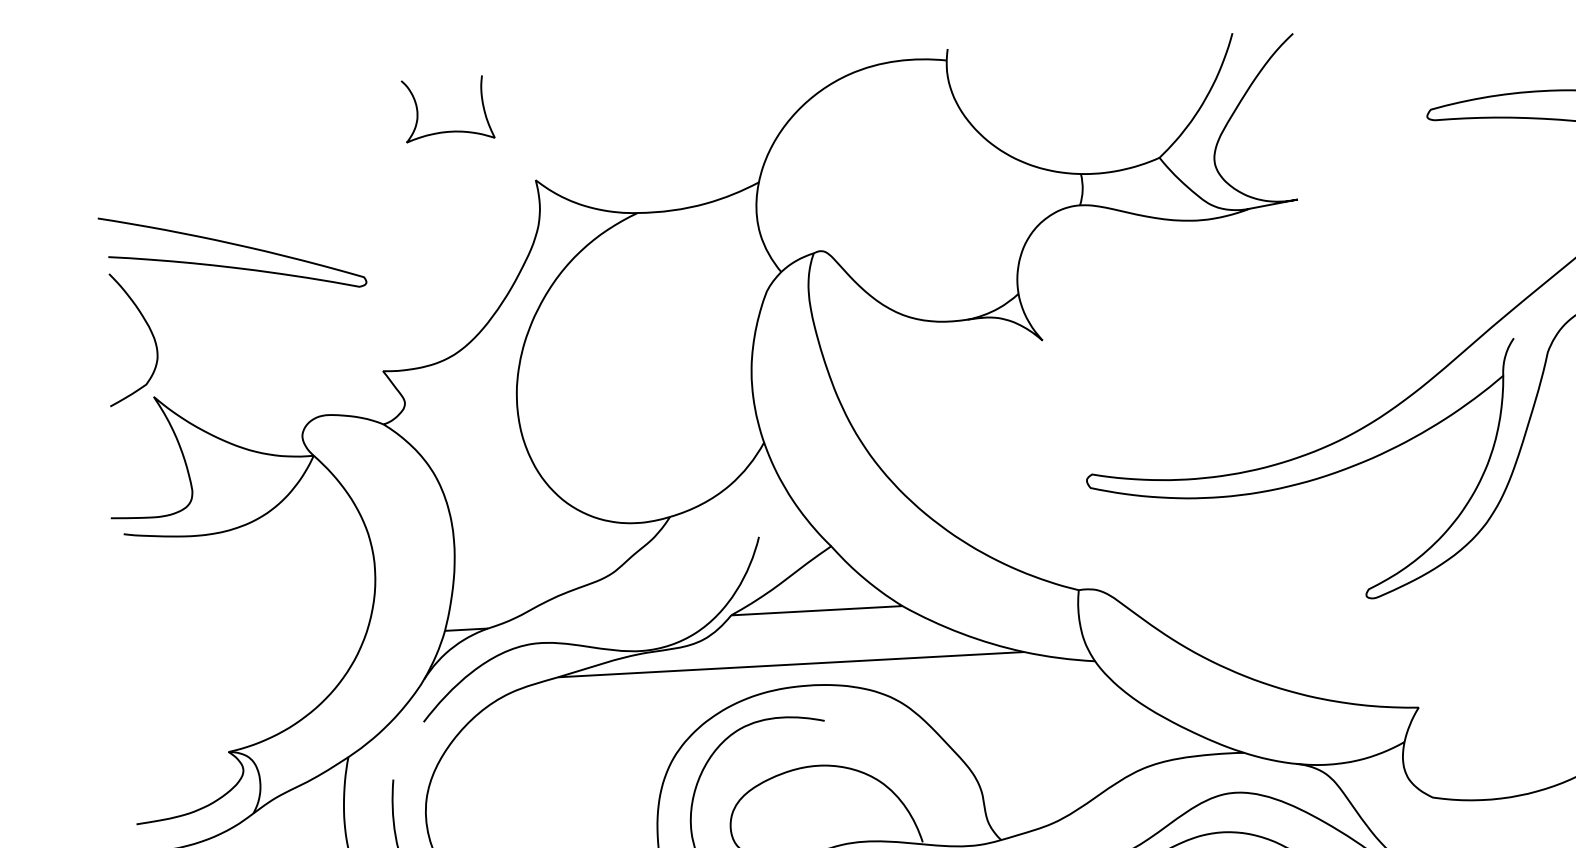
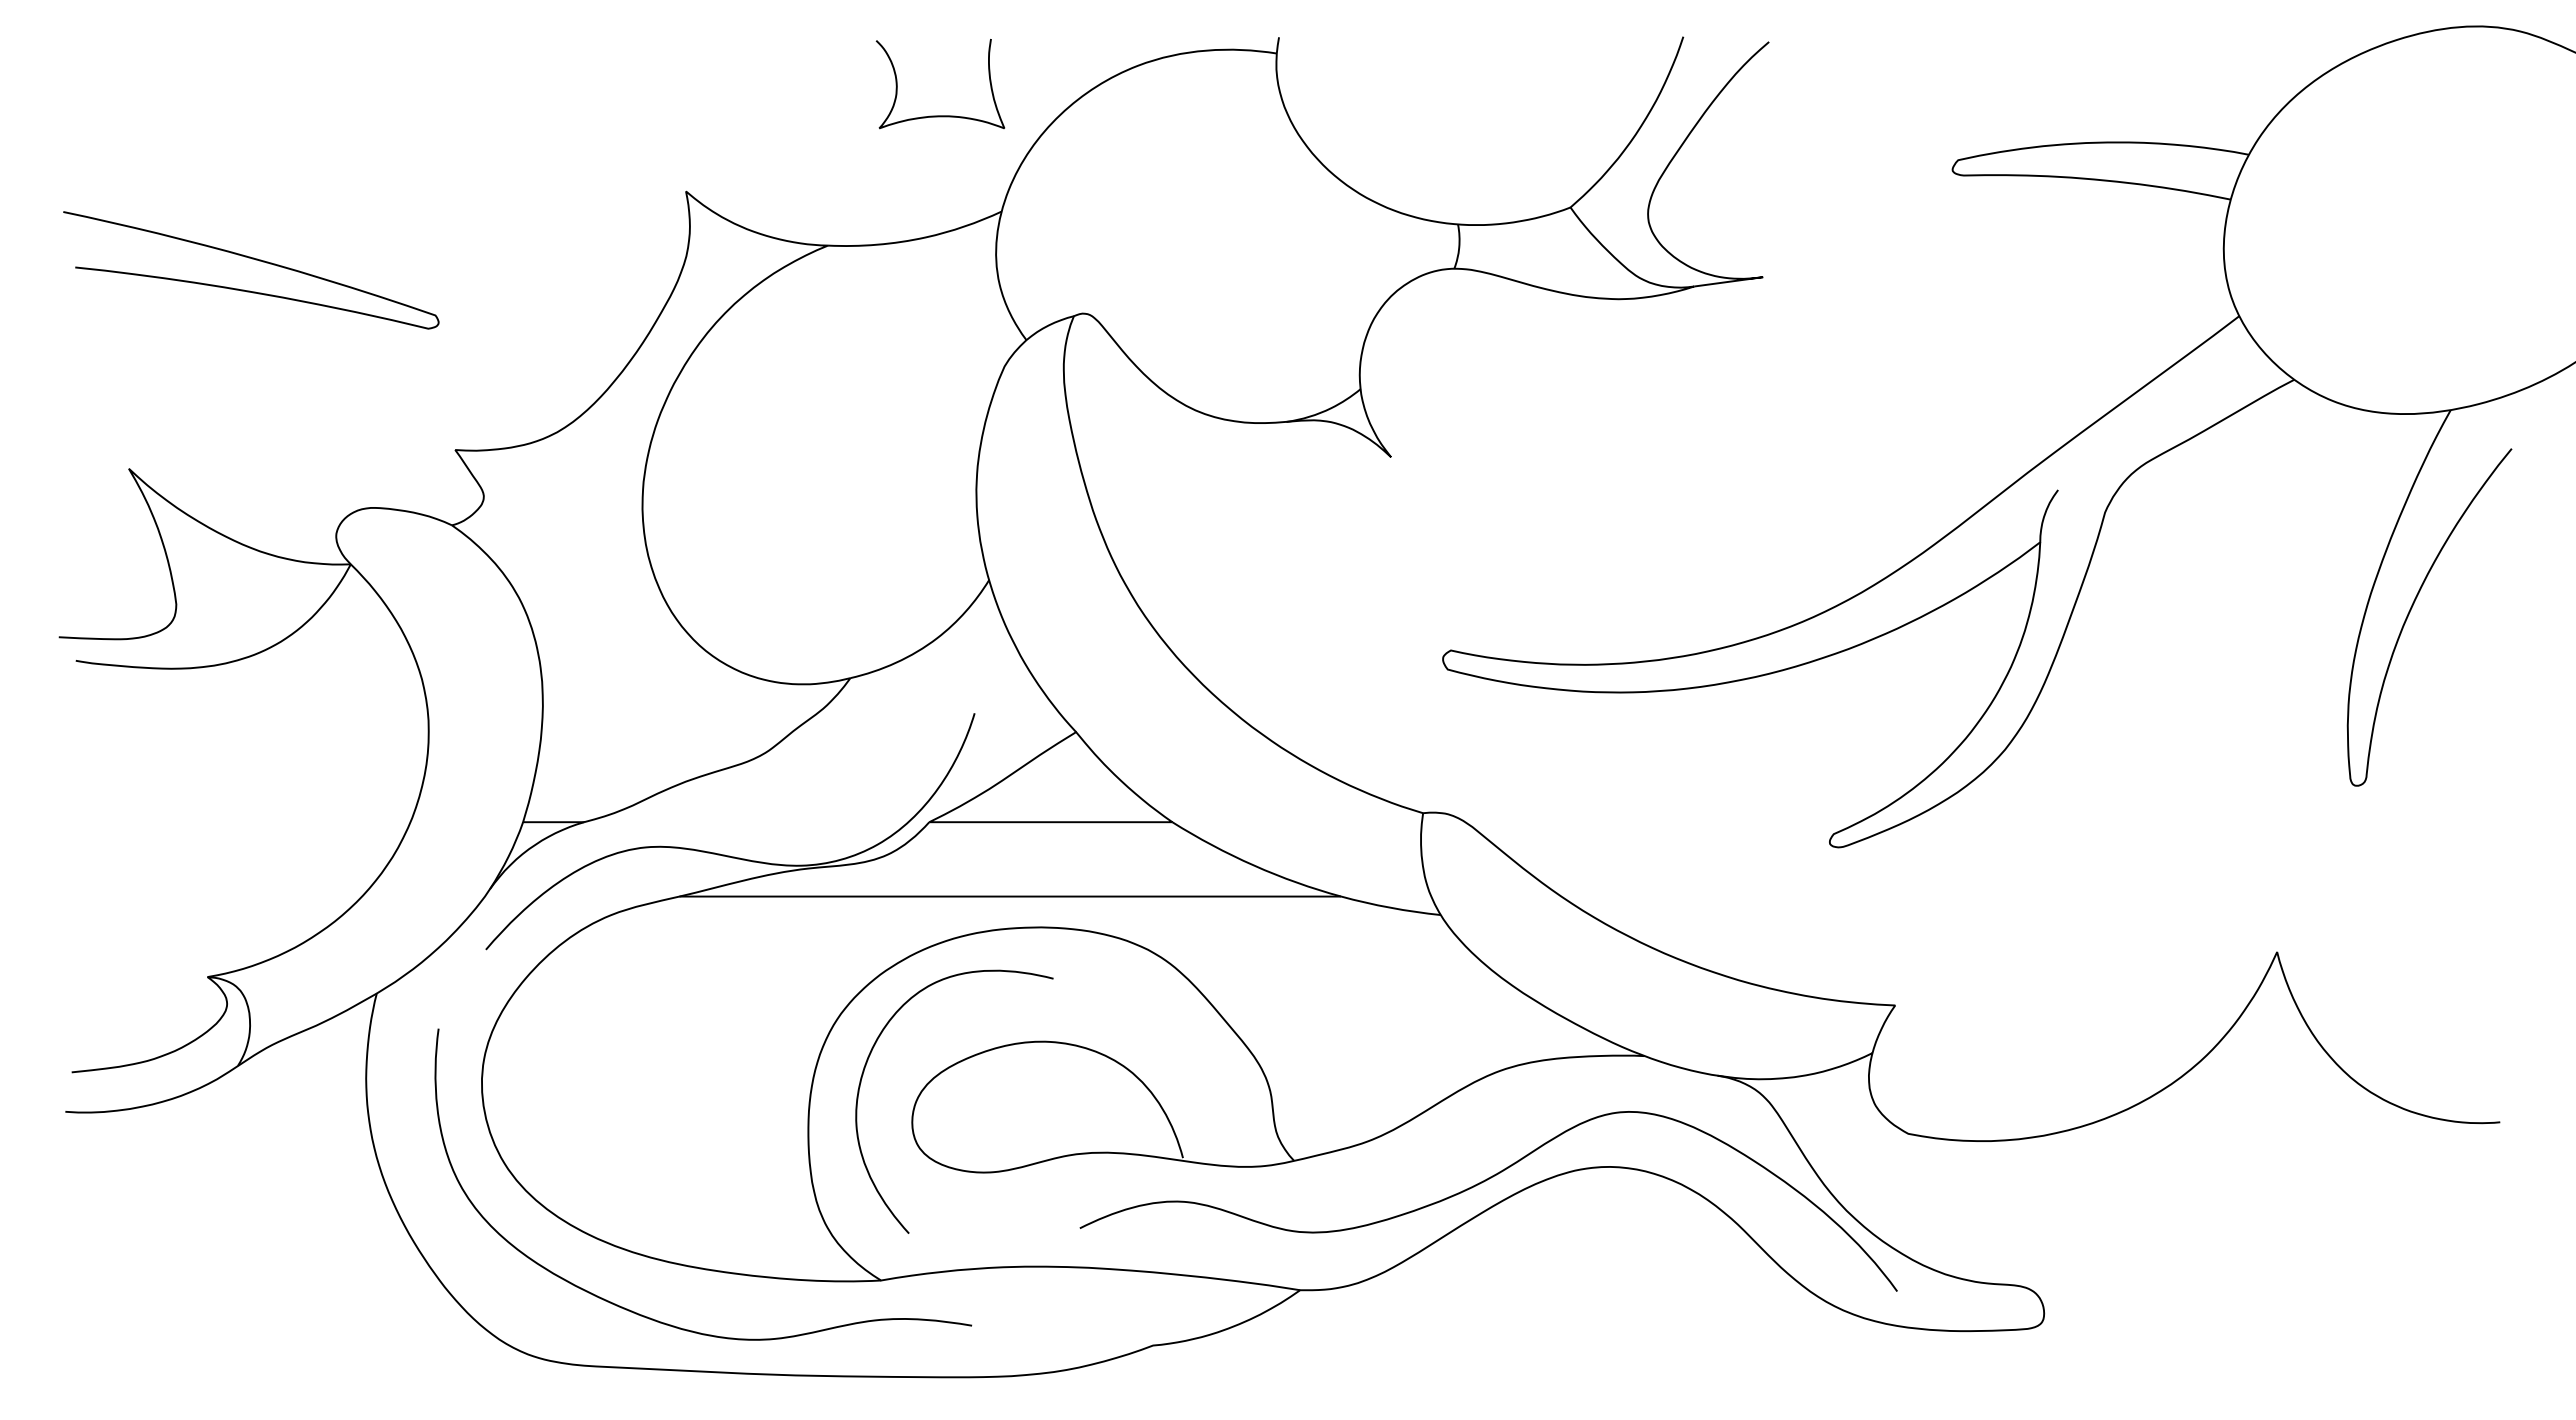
curve: (449, 131) -> (940, 115), moved
curve: (149, 330) -> (128, 374), removed

